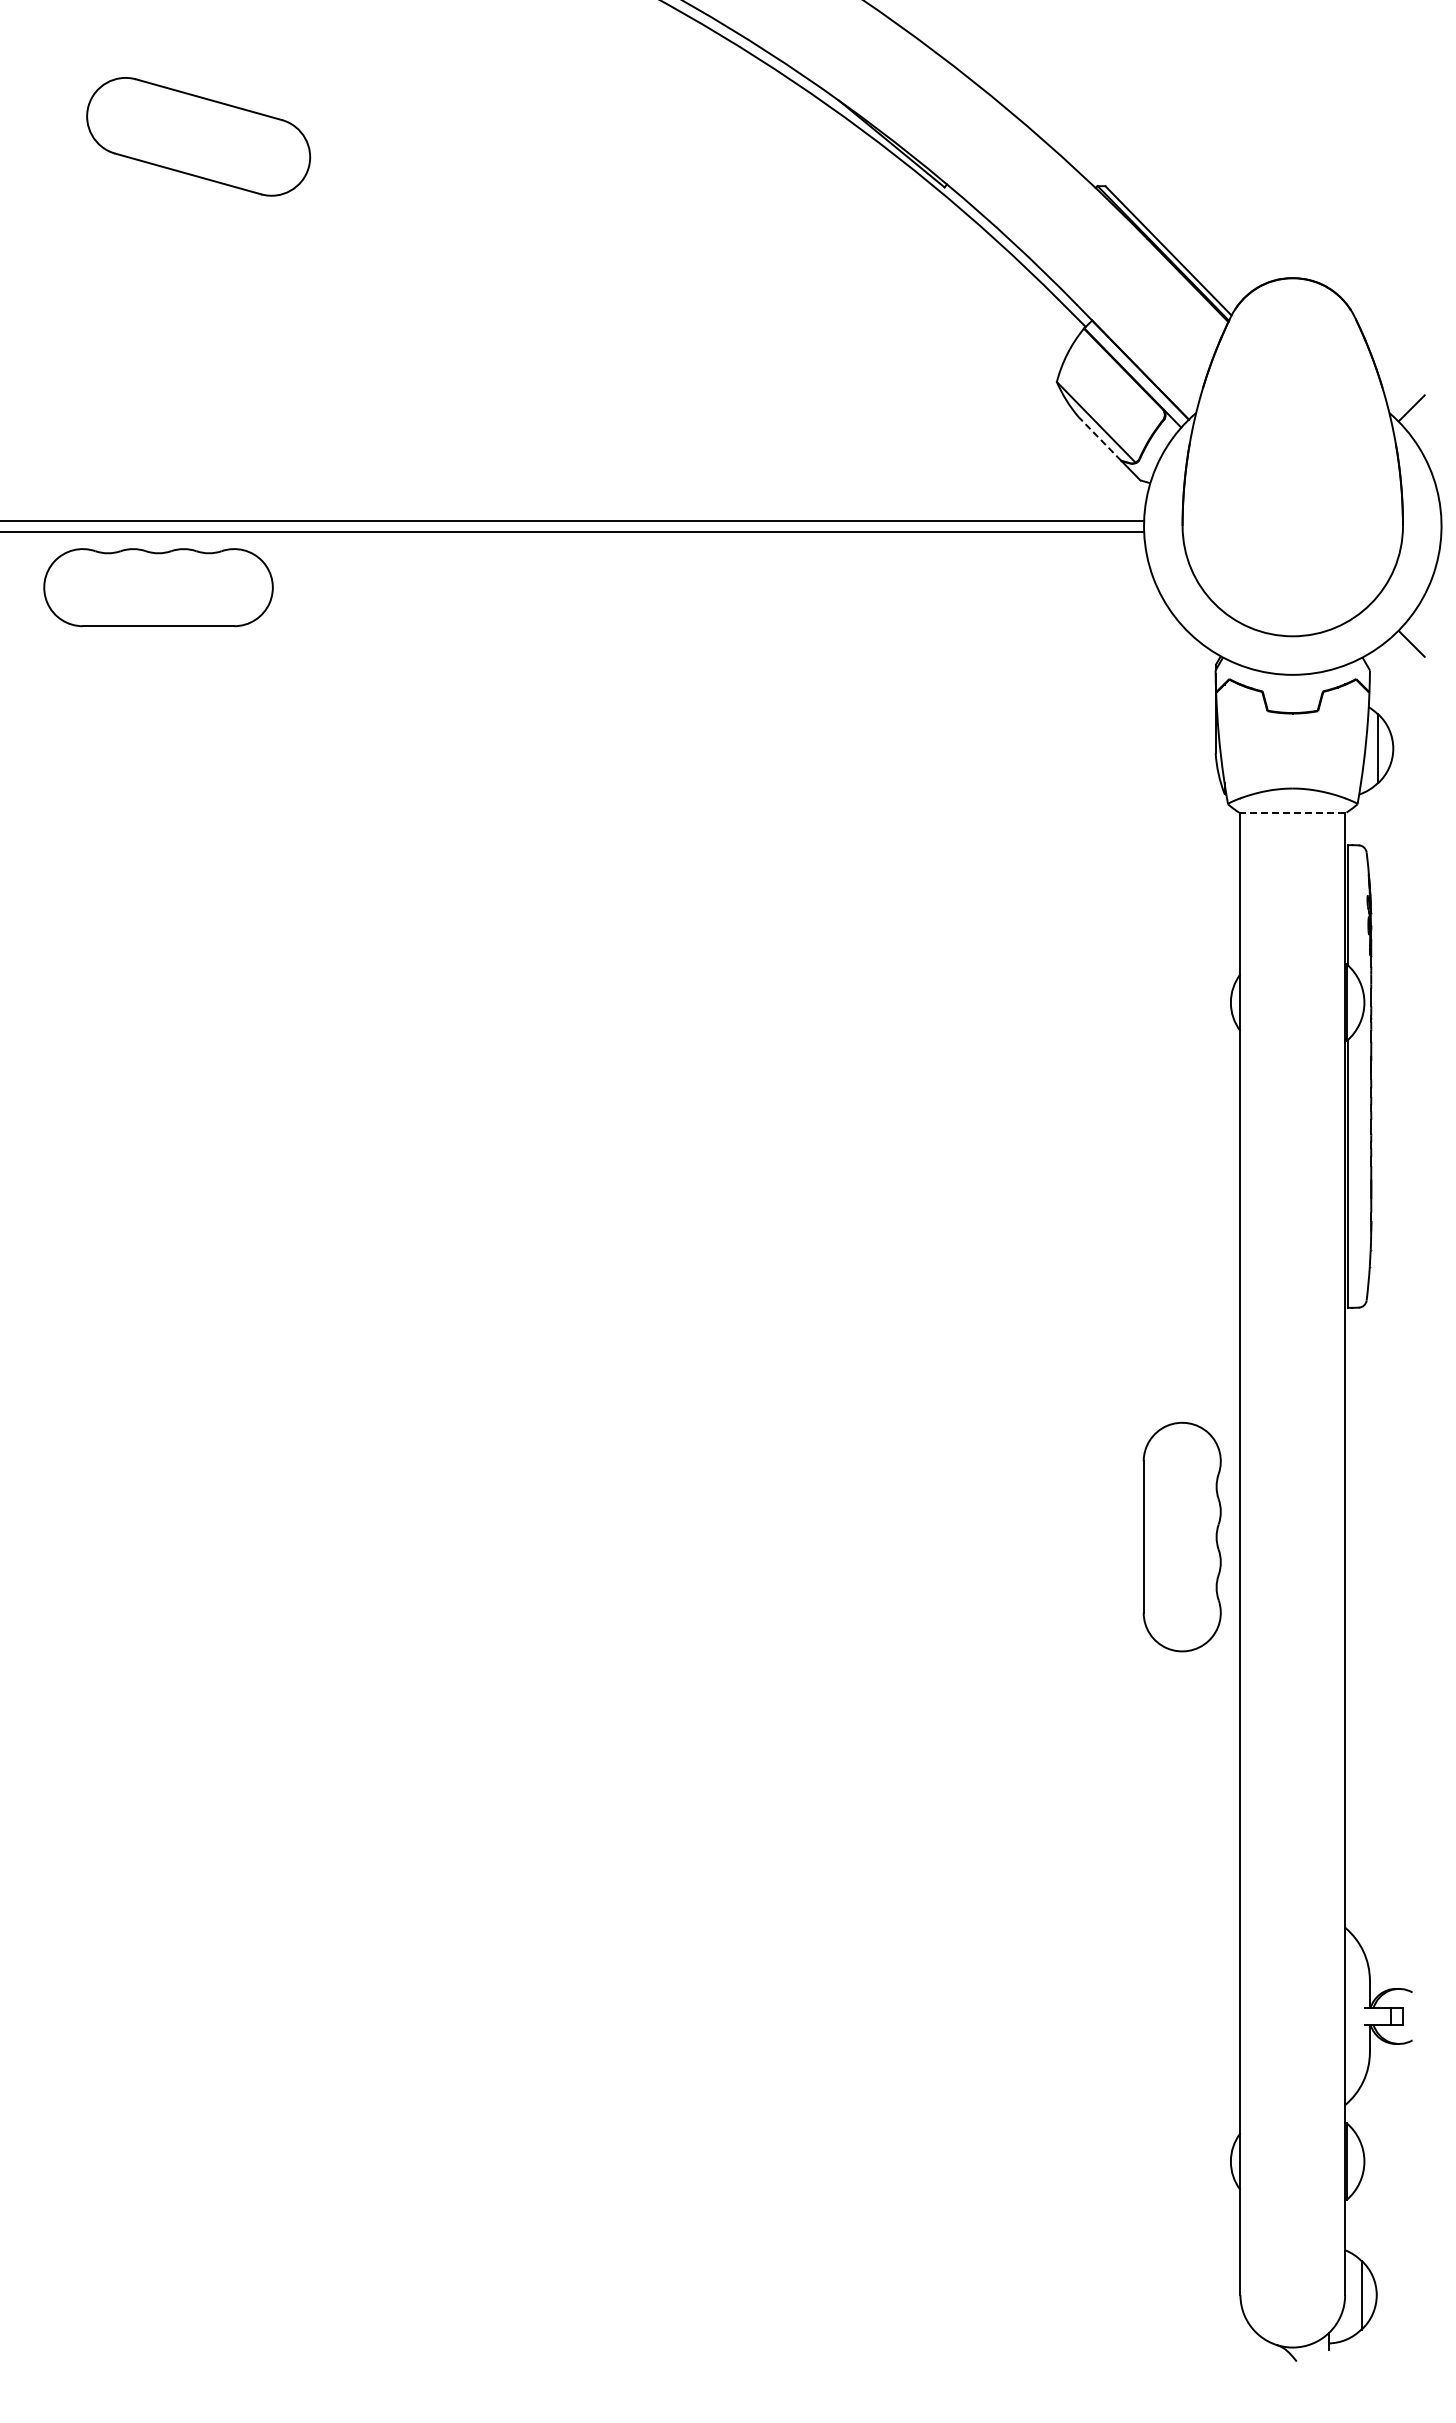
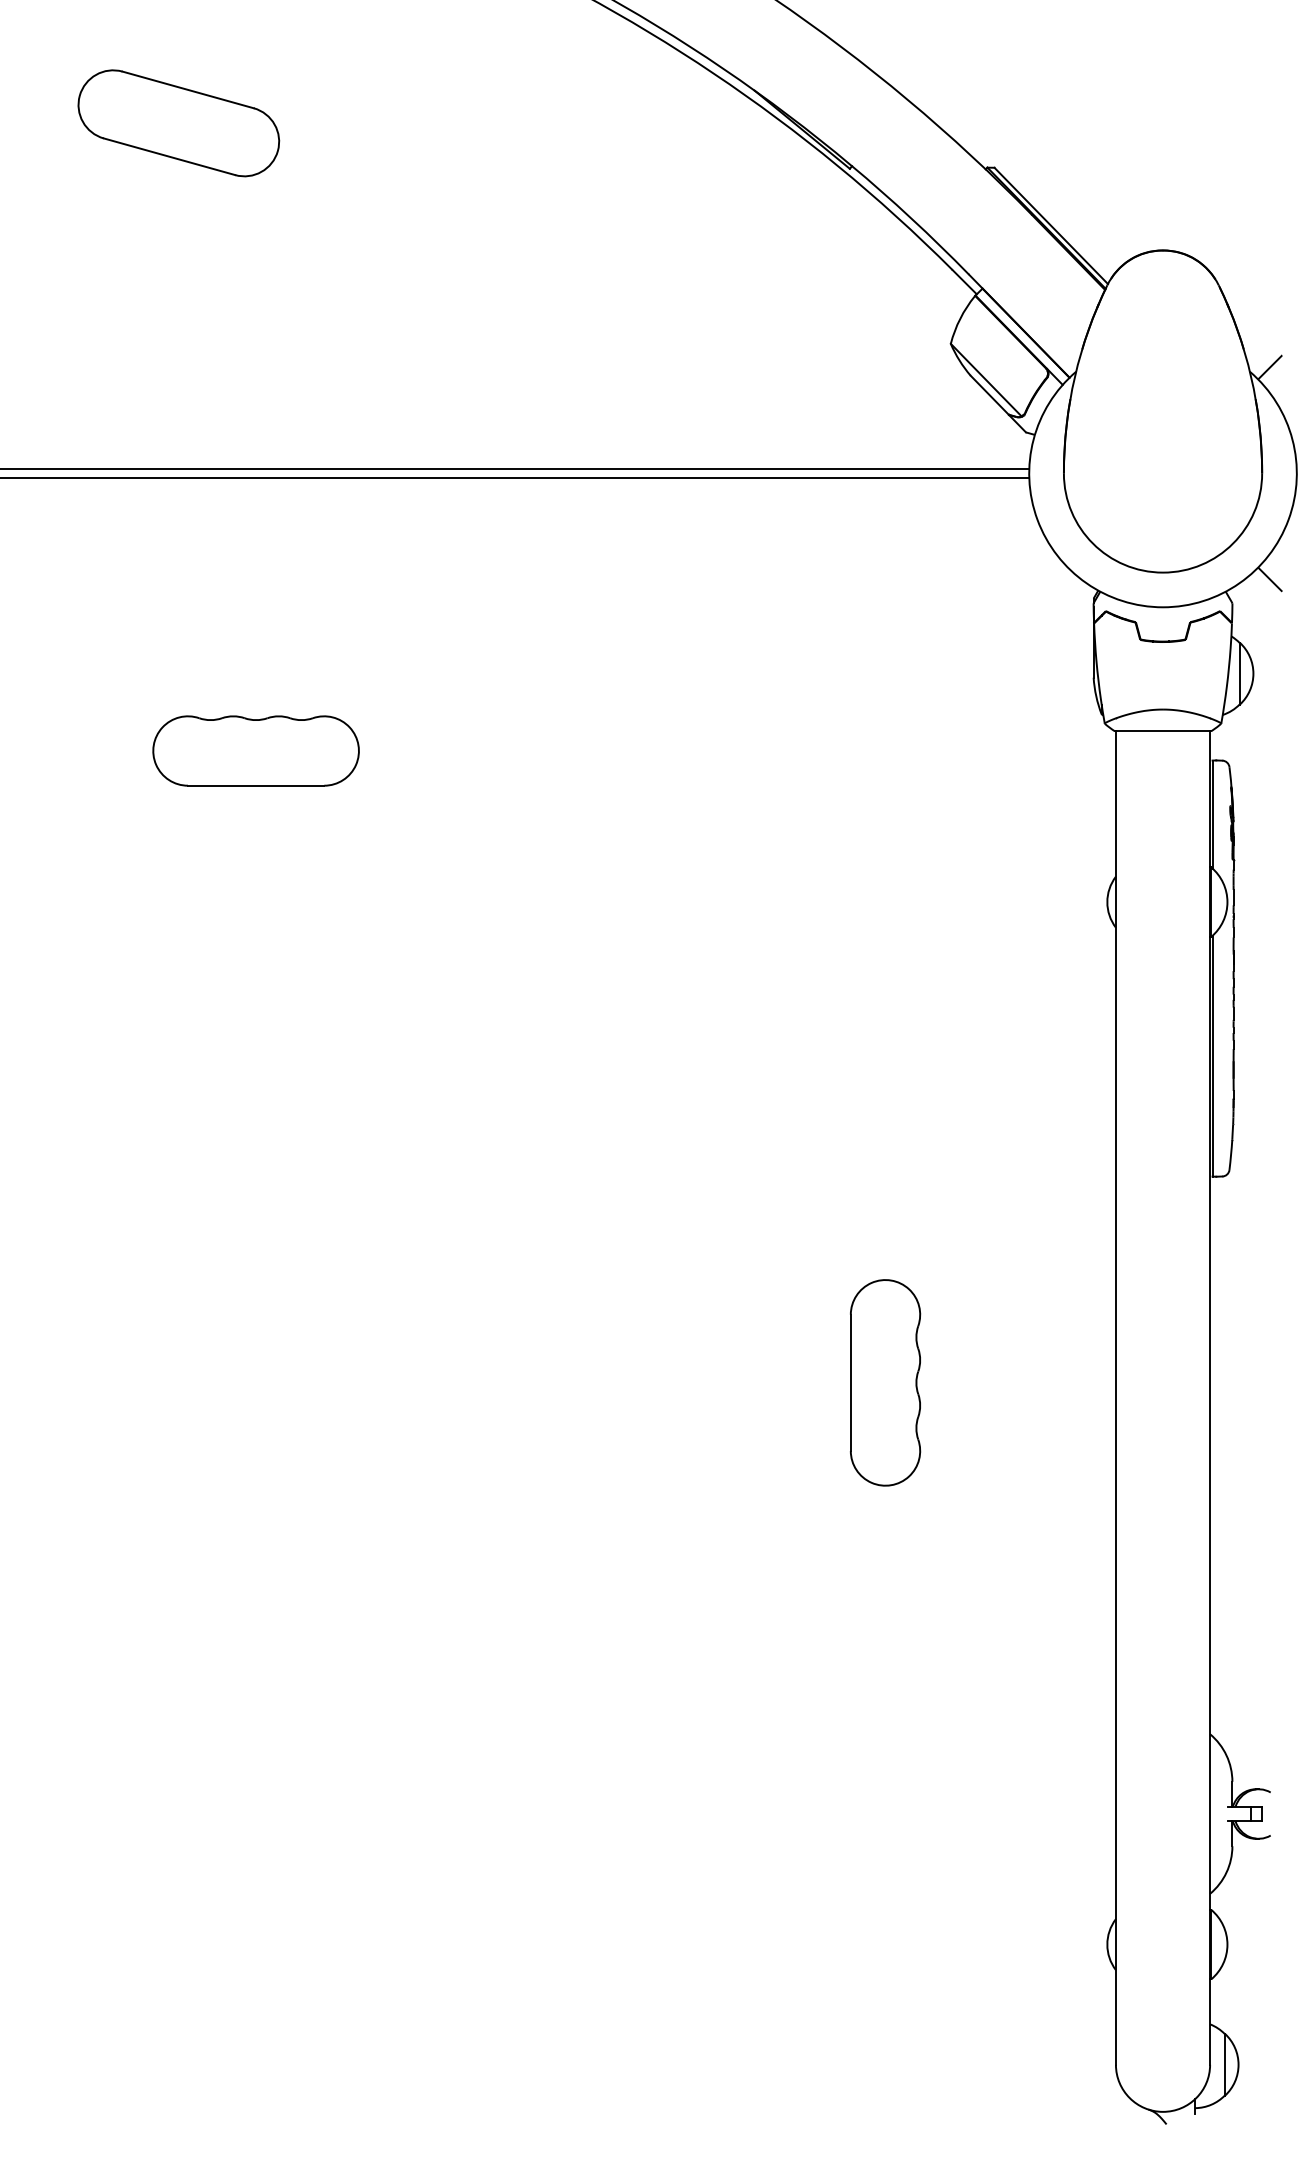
line: (1099, 438) -> (989, 394), dashed -> solid
part: (158, 587) -> (256, 750), moved
line: (1292, 812) -> (1162, 731), dashed -> solid
part: (1181, 1536) -> (884, 1382), moved

